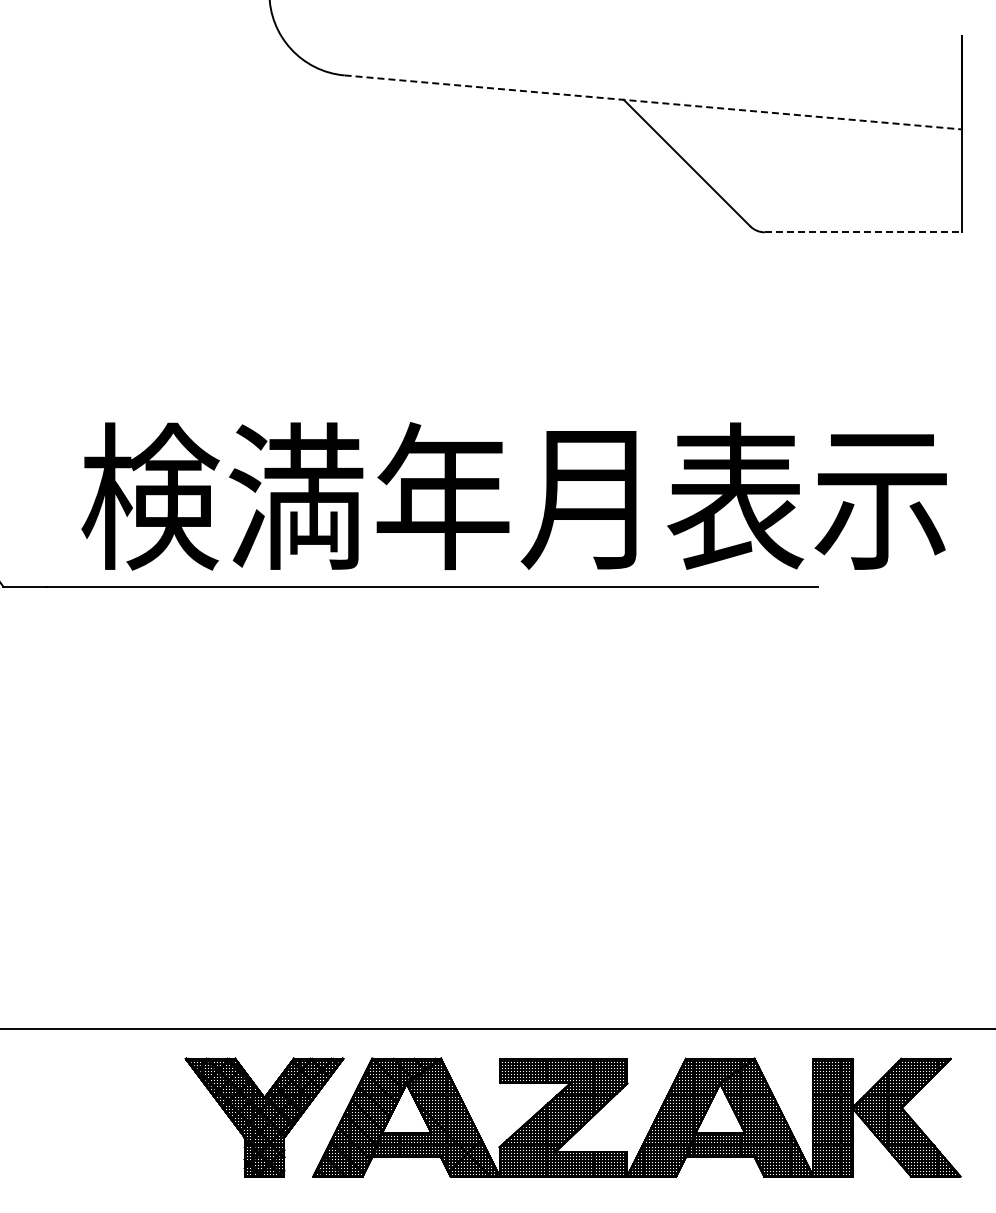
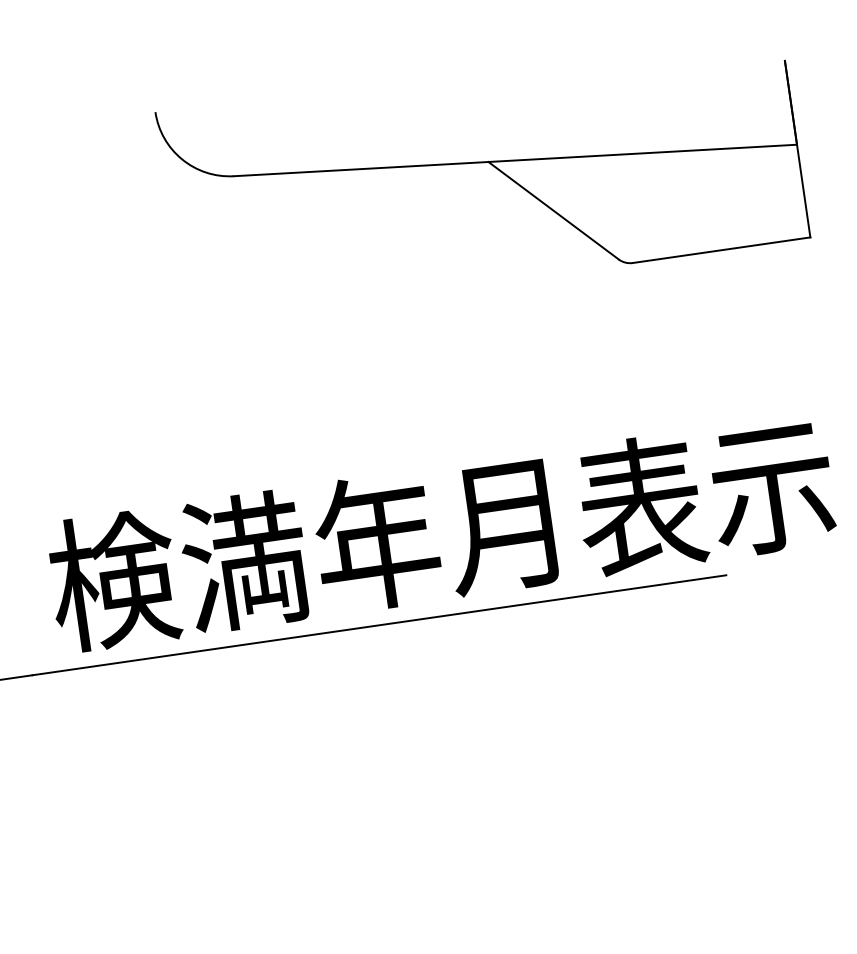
line: (653, 102) -> (515, 160), dashed -> solid
line: (863, 232) -> (721, 250), dashed -> solid

